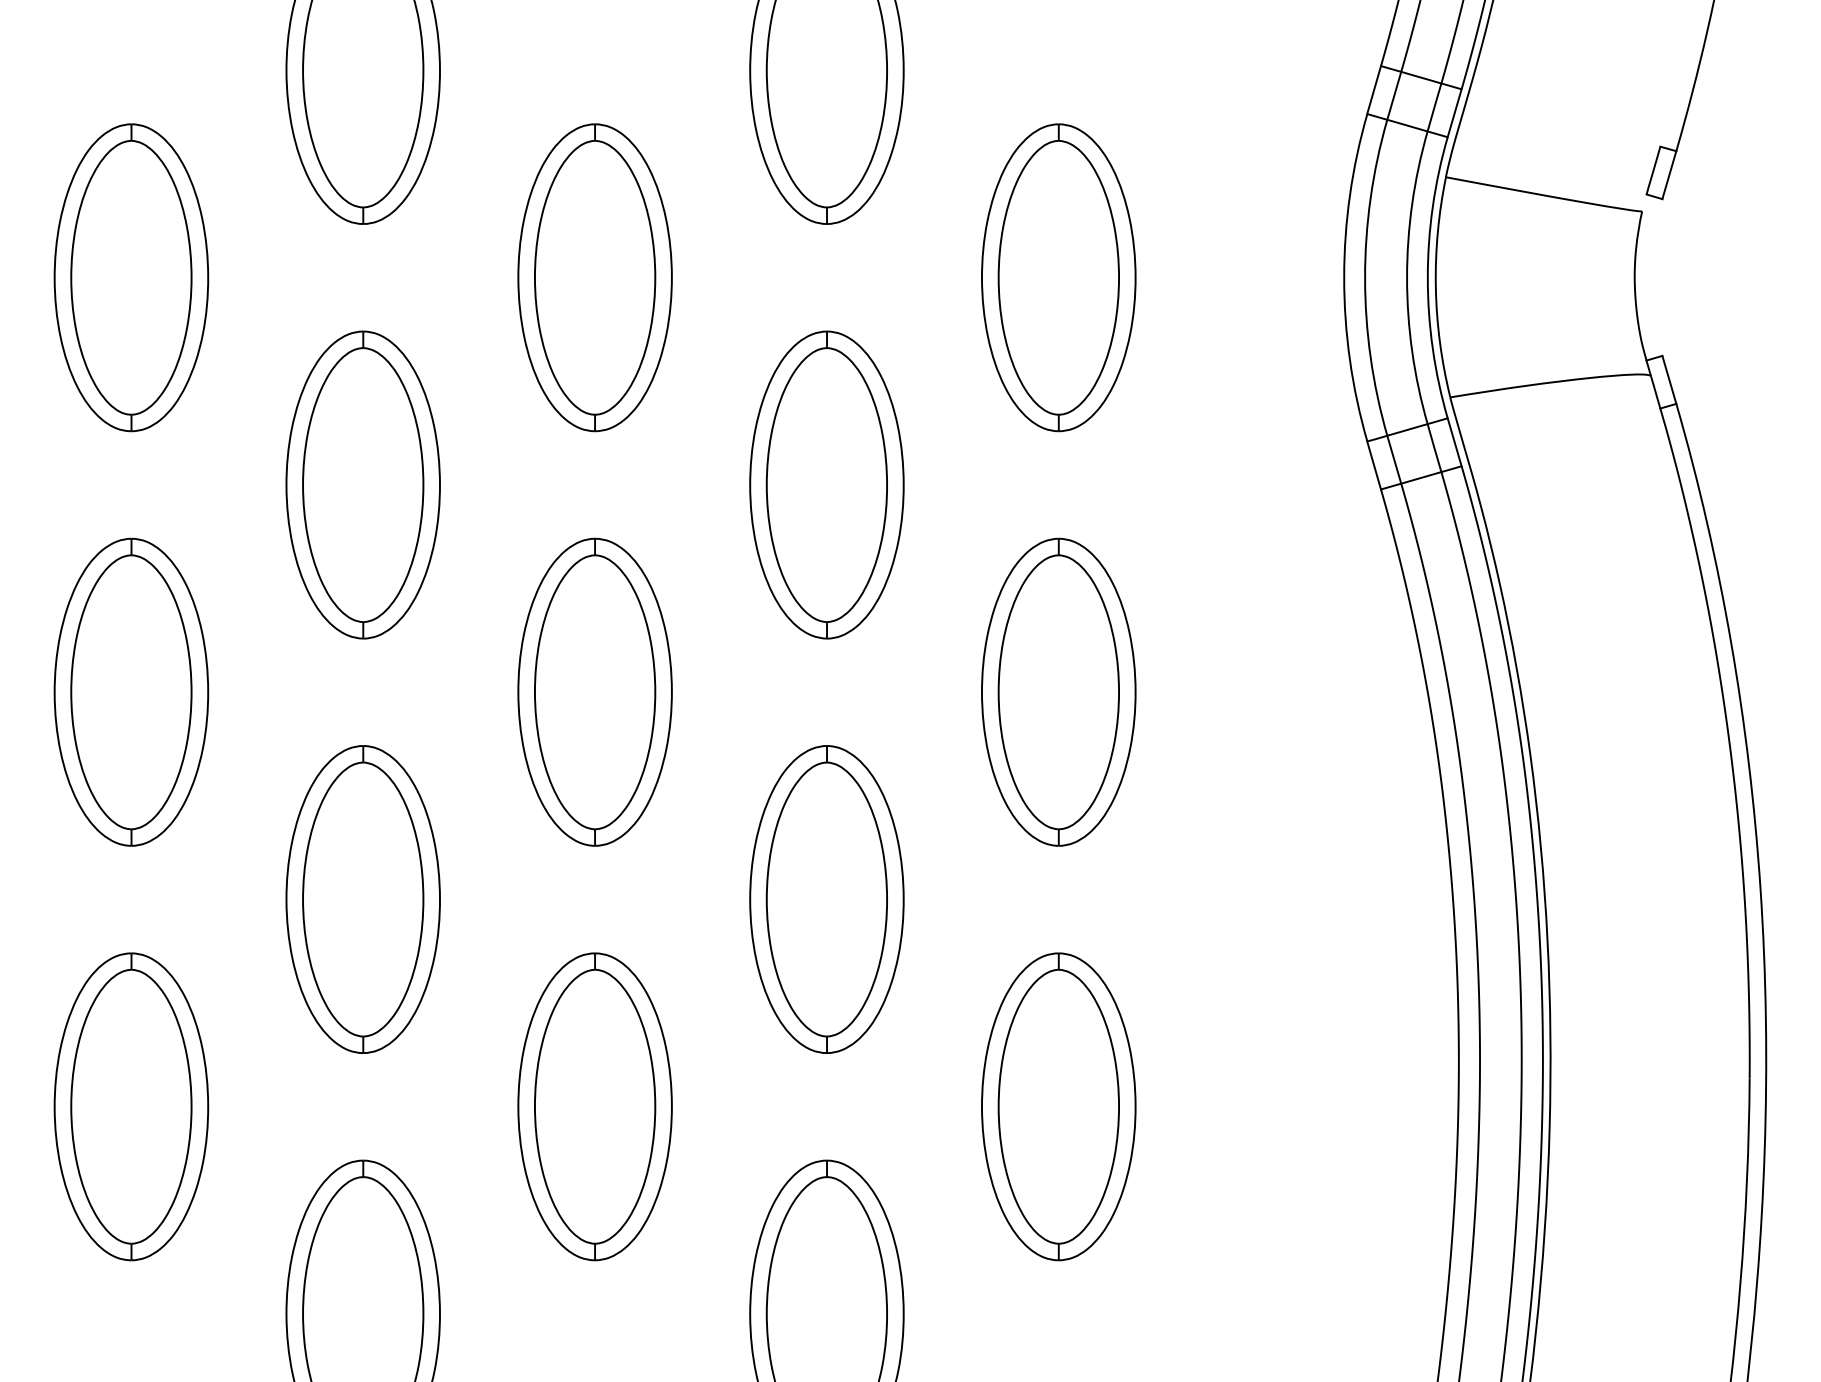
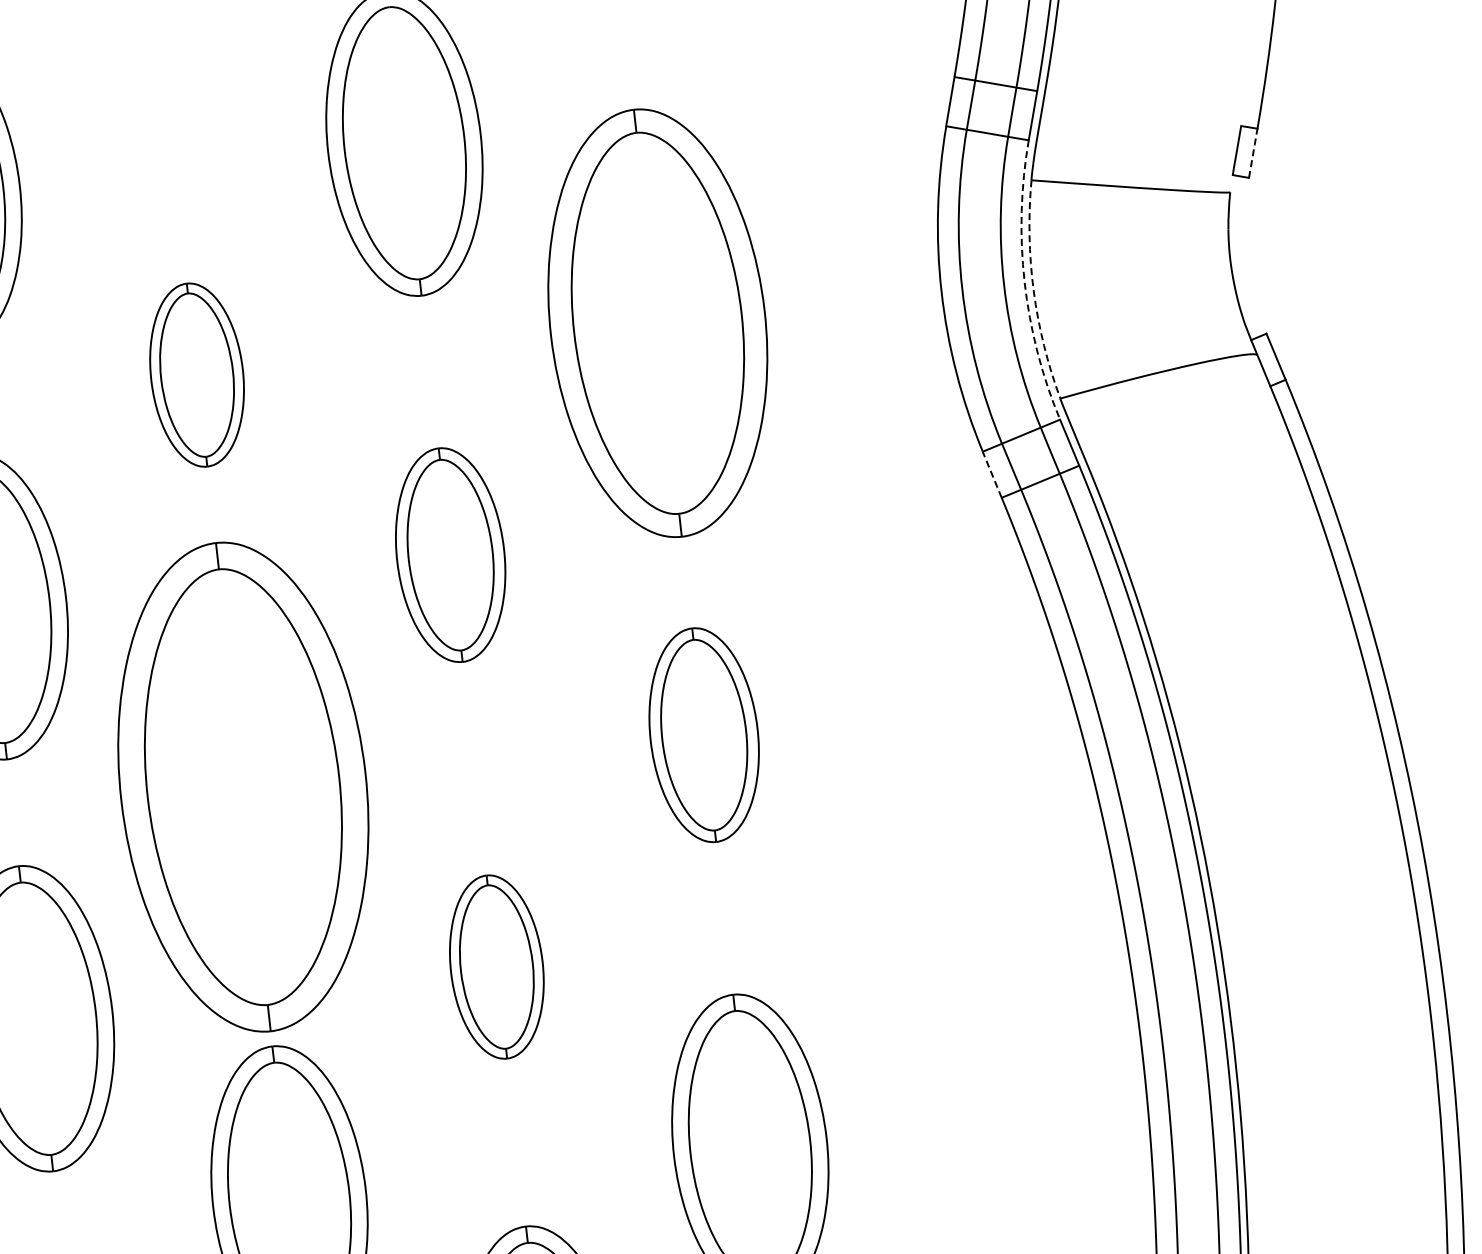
line: (1669, 175) -> (1253, 153), solid -> dashed
part: (594, 277) -> (196, 374), size x0.6
part: (1058, 277) -> (657, 323), size x1.4
arc: (1427, 277) -> (1024, 281), solid -> dashed
arc: (1435, 287) -> (1033, 291), solid -> dashed
line: (1374, 465) -> (992, 474), solid -> dashed
part: (826, 484) -> (450, 554), size x0.7
part: (594, 691) -> (242, 786), size x1.6
part: (1058, 691) -> (703, 734), size x0.7
part: (826, 899) -> (496, 967), size x0.6

